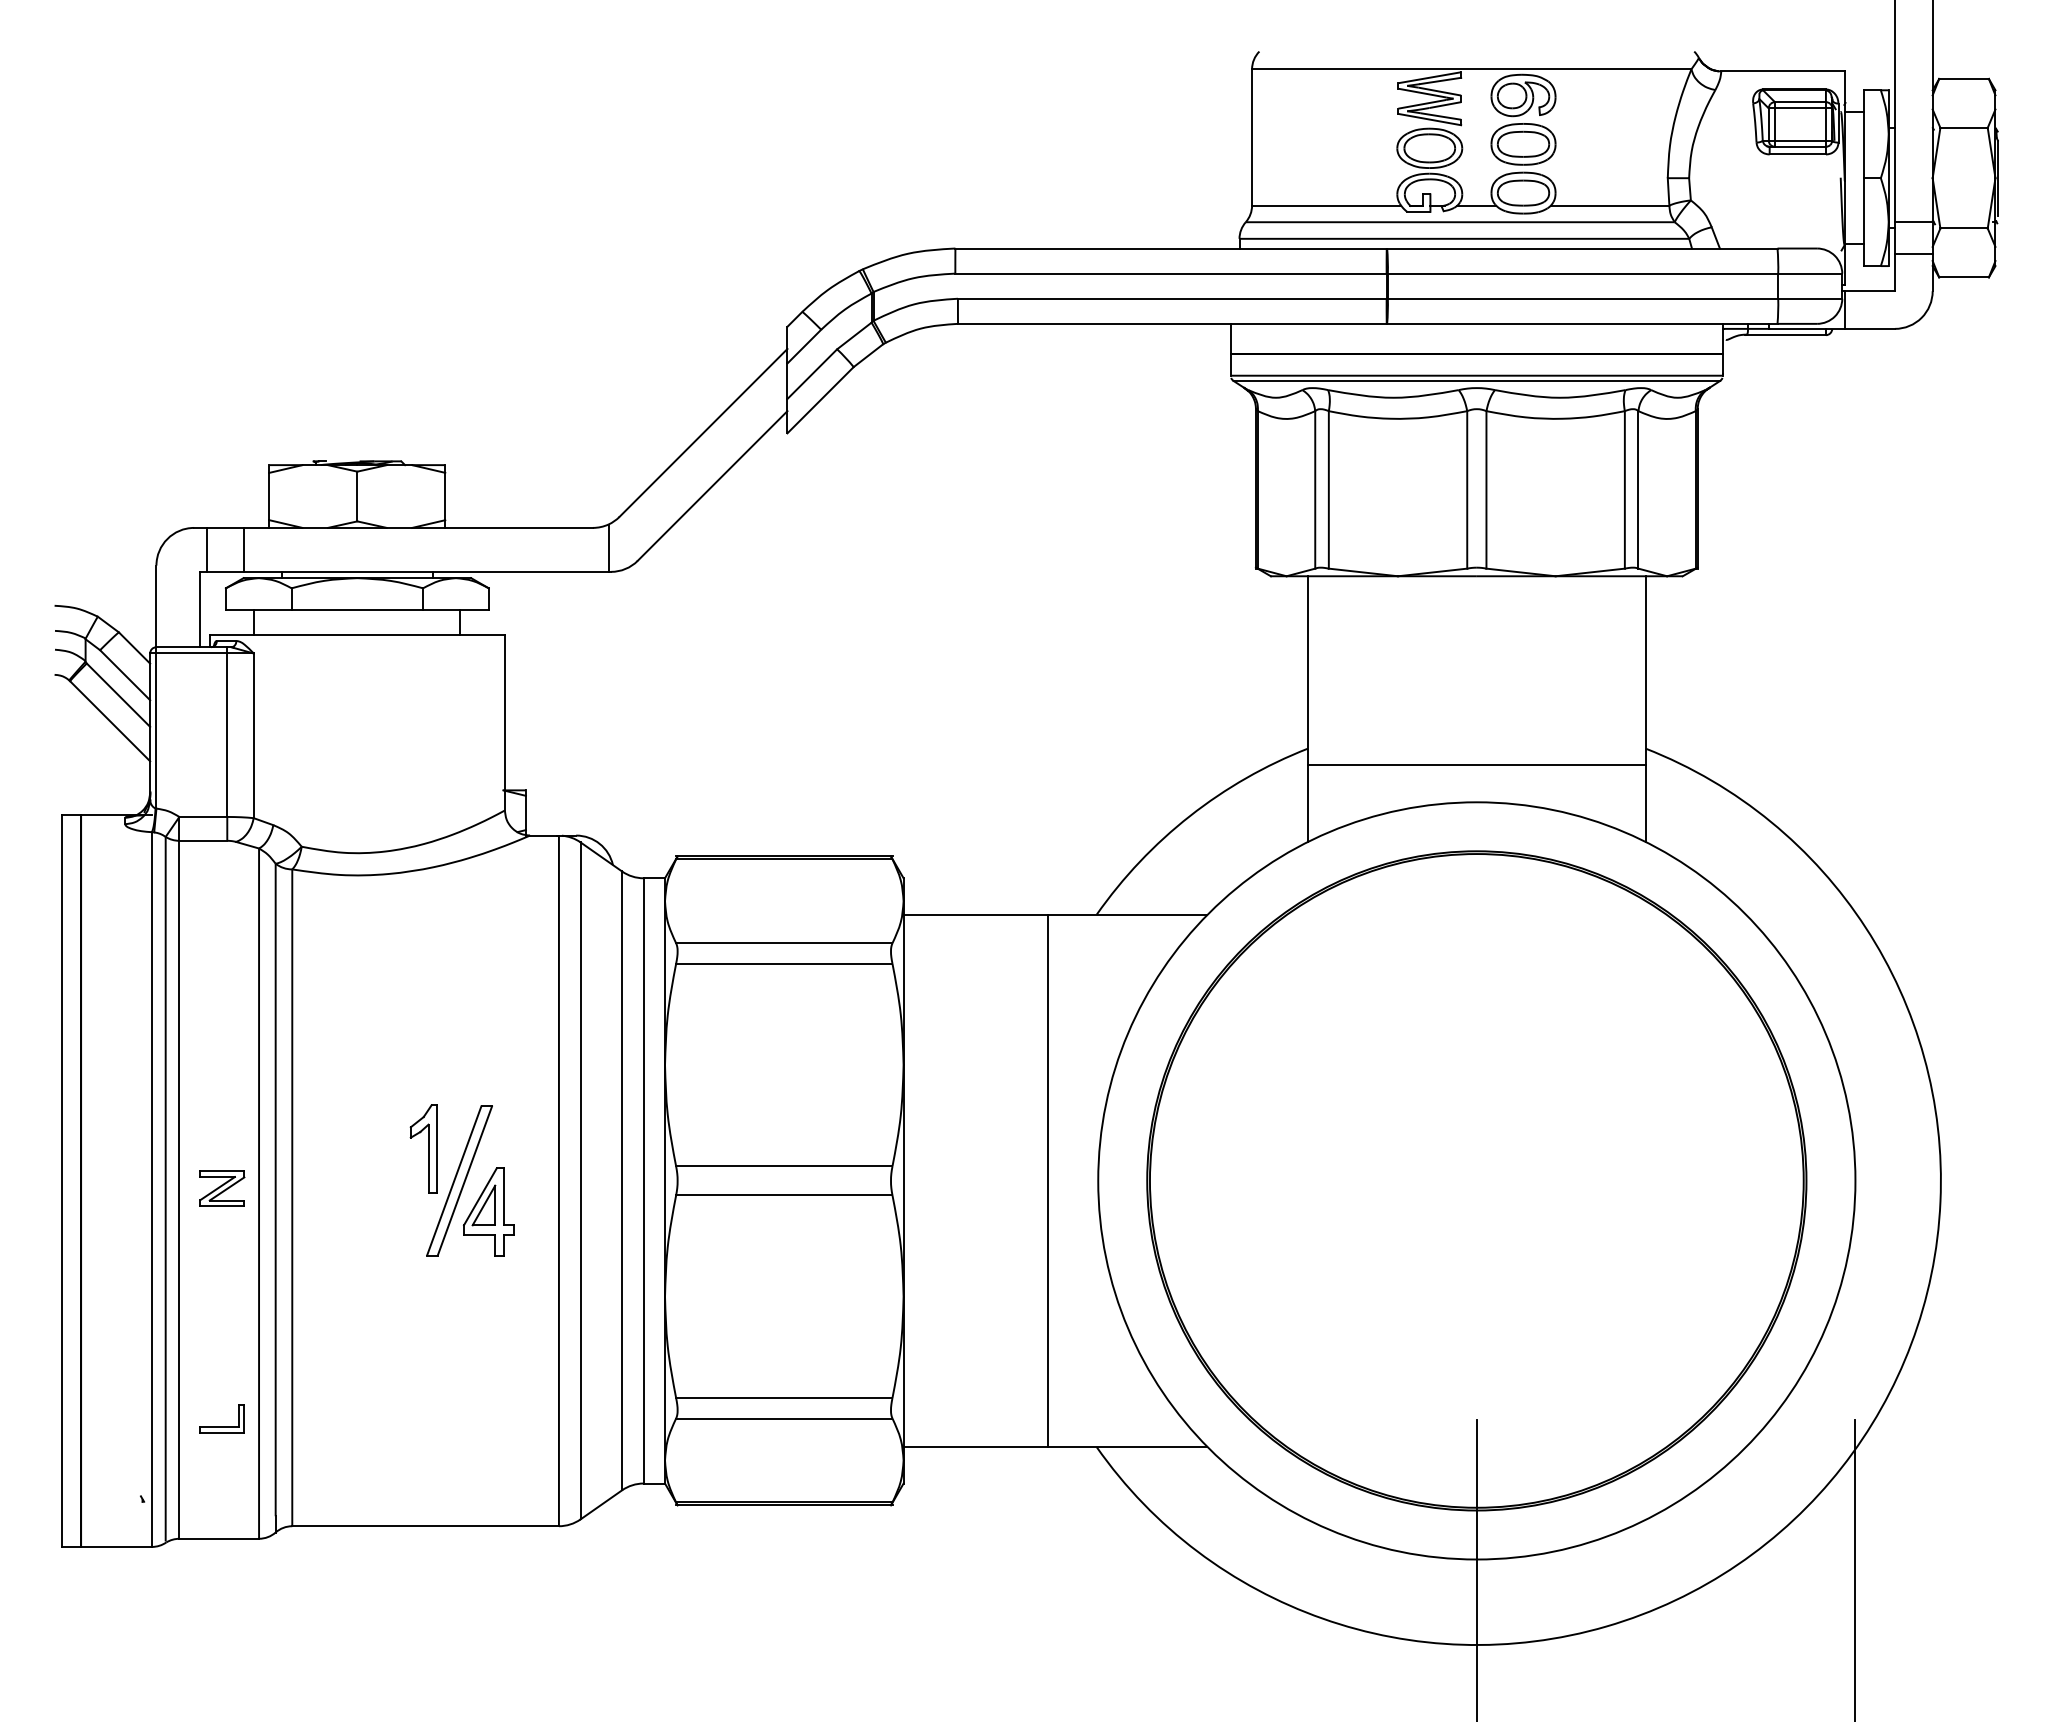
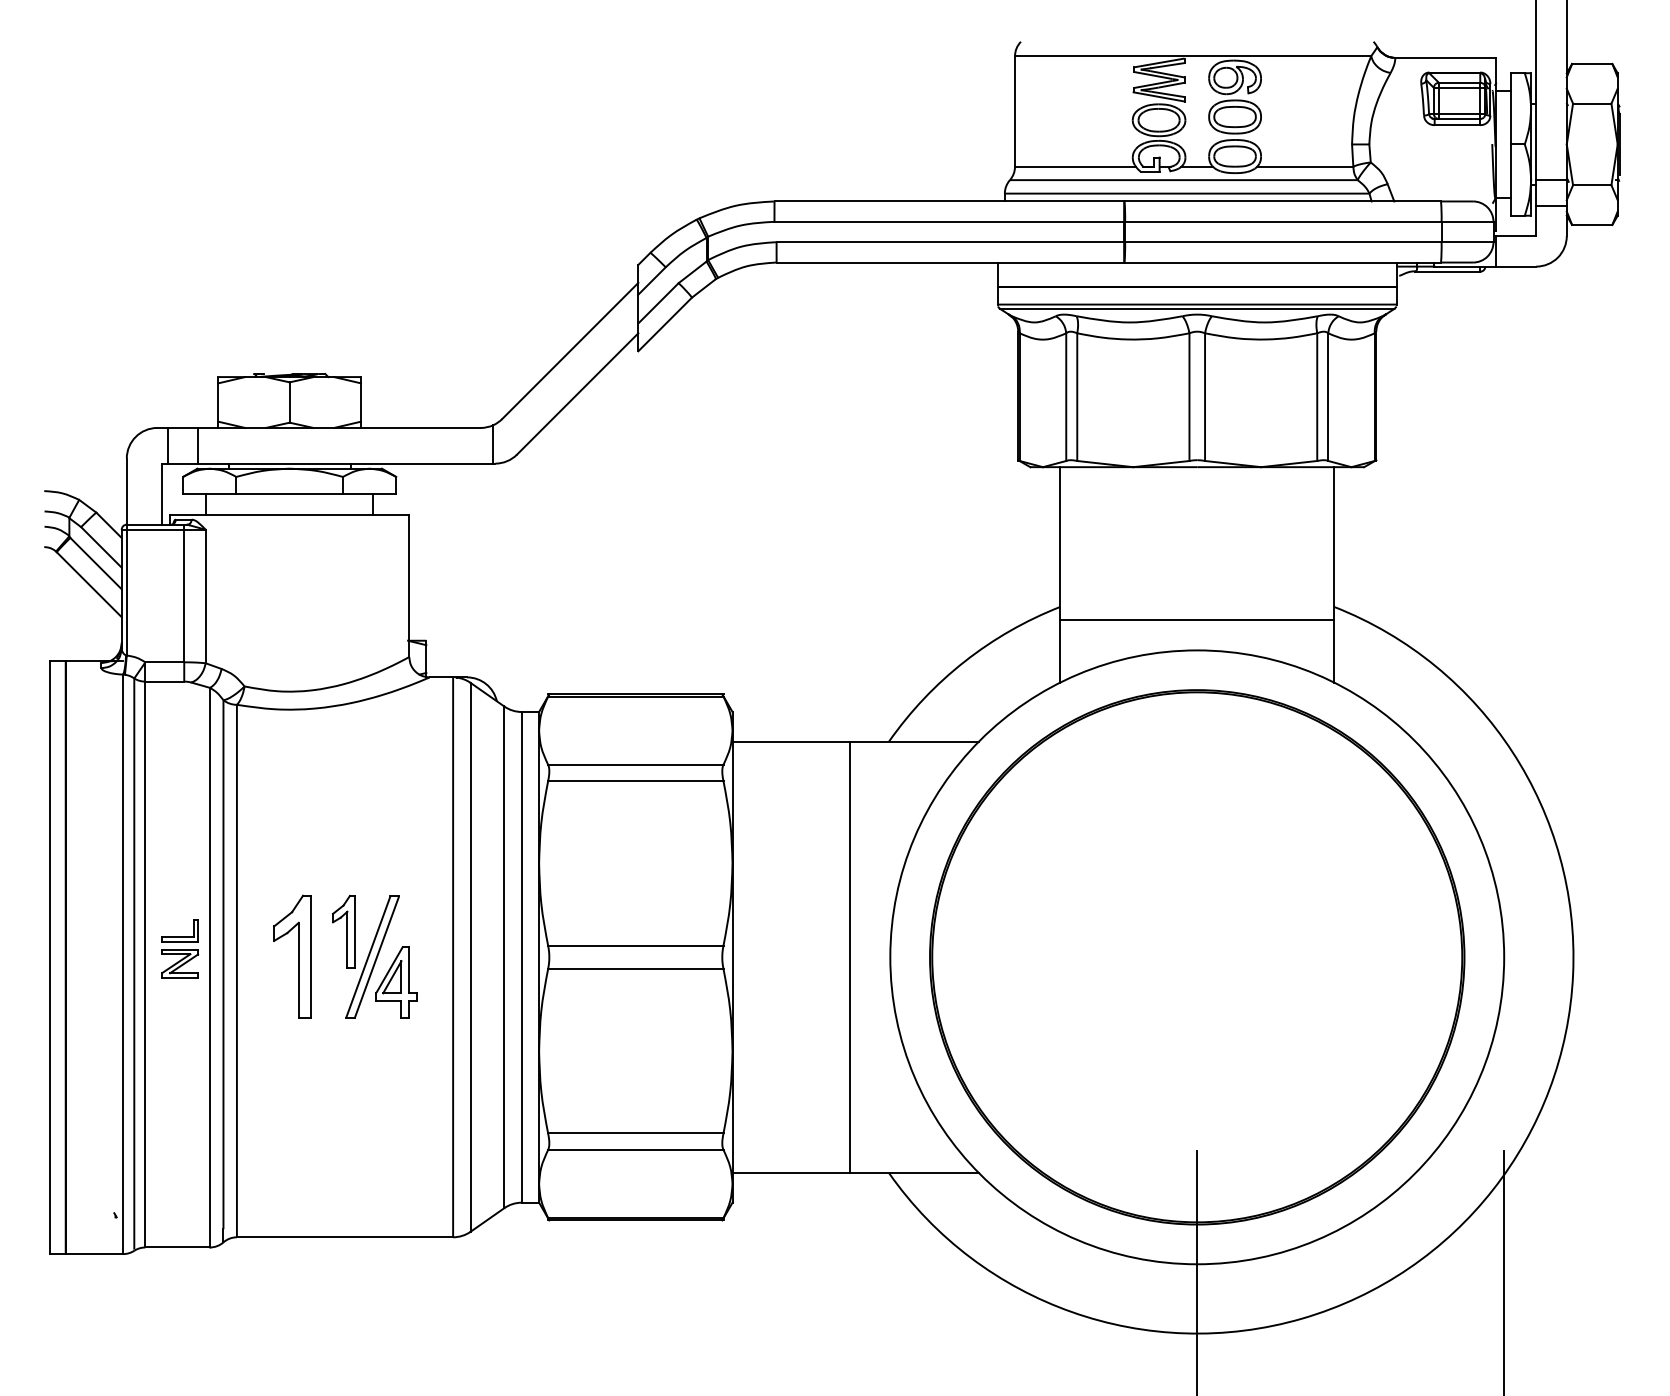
part: (368, 1179) -> (298, 956), added
part: (221, 1426) -> (179, 936), moved

